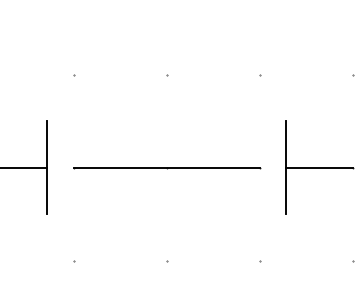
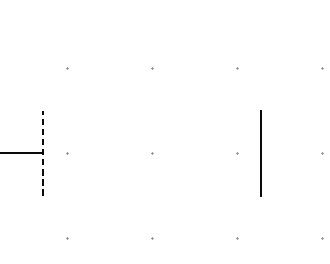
line: (47, 167) -> (43, 152), solid -> dashed
line: (166, 167) -> (151, 152), removed
line: (319, 167) -> (291, 152), removed

